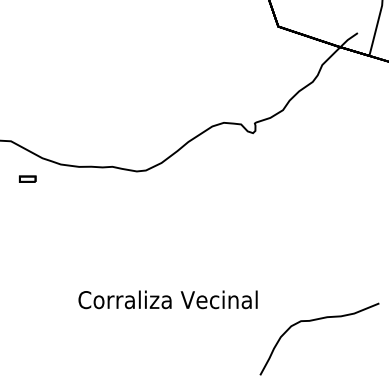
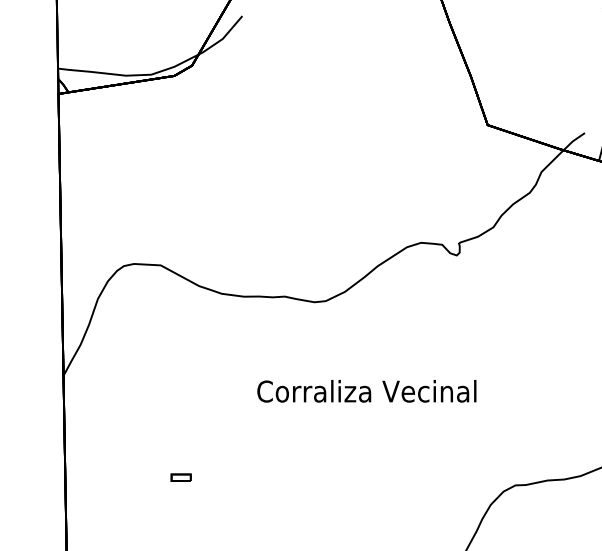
part: (27, 178) -> (180, 477), moved
text: (167, 299) -> (366, 391), moved

